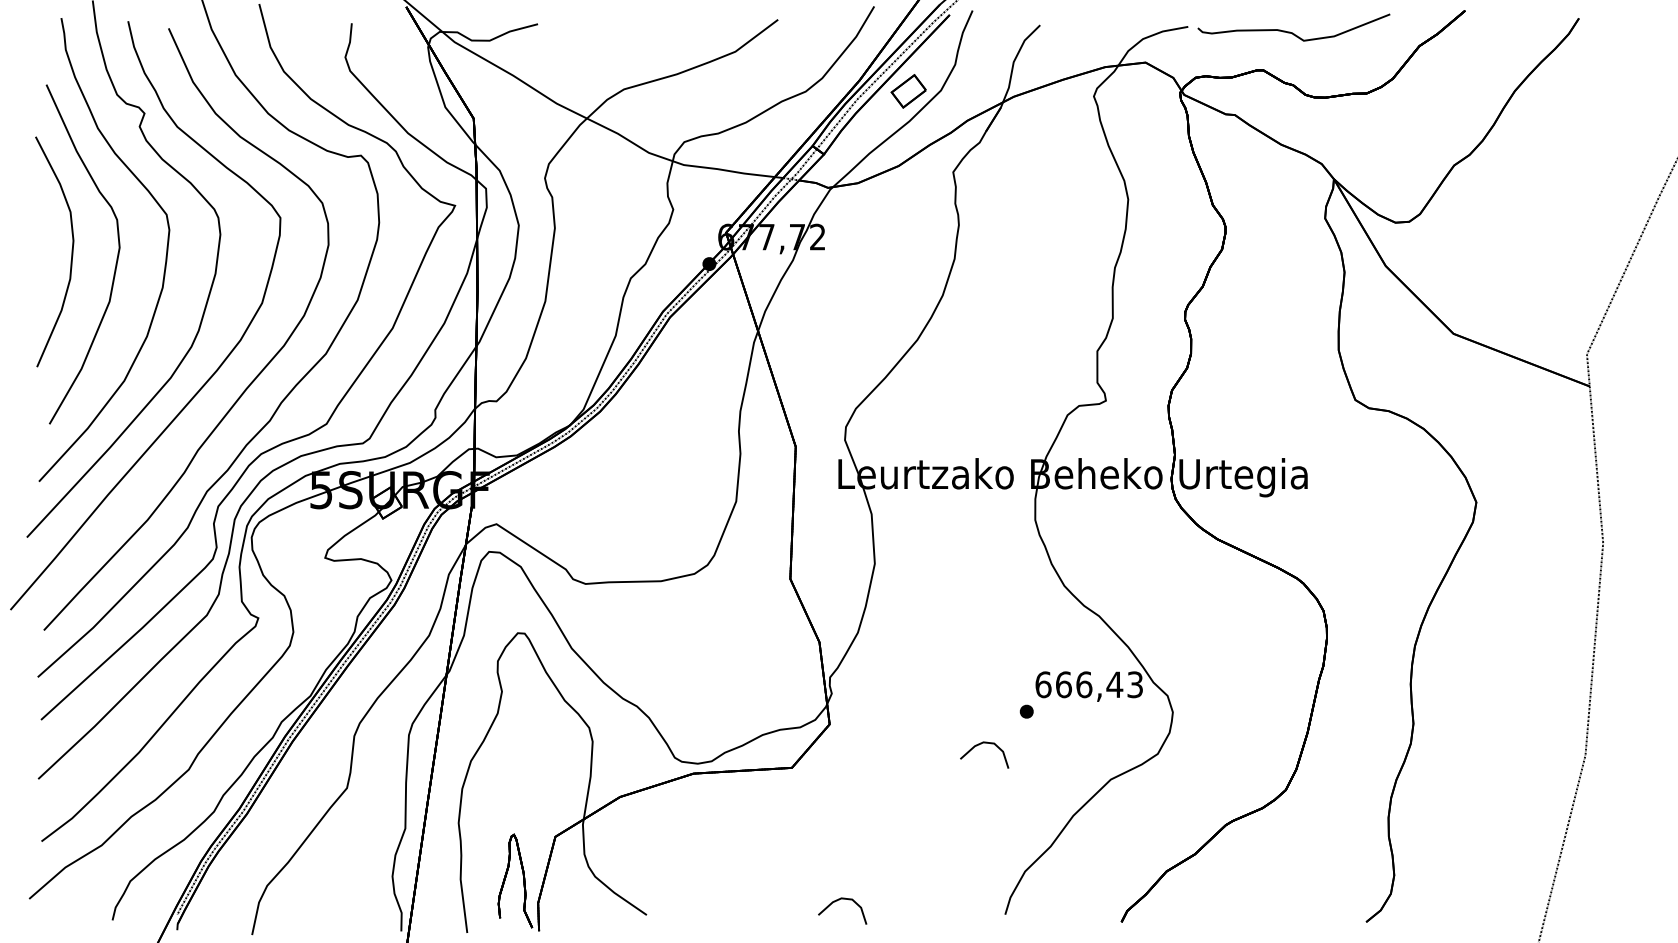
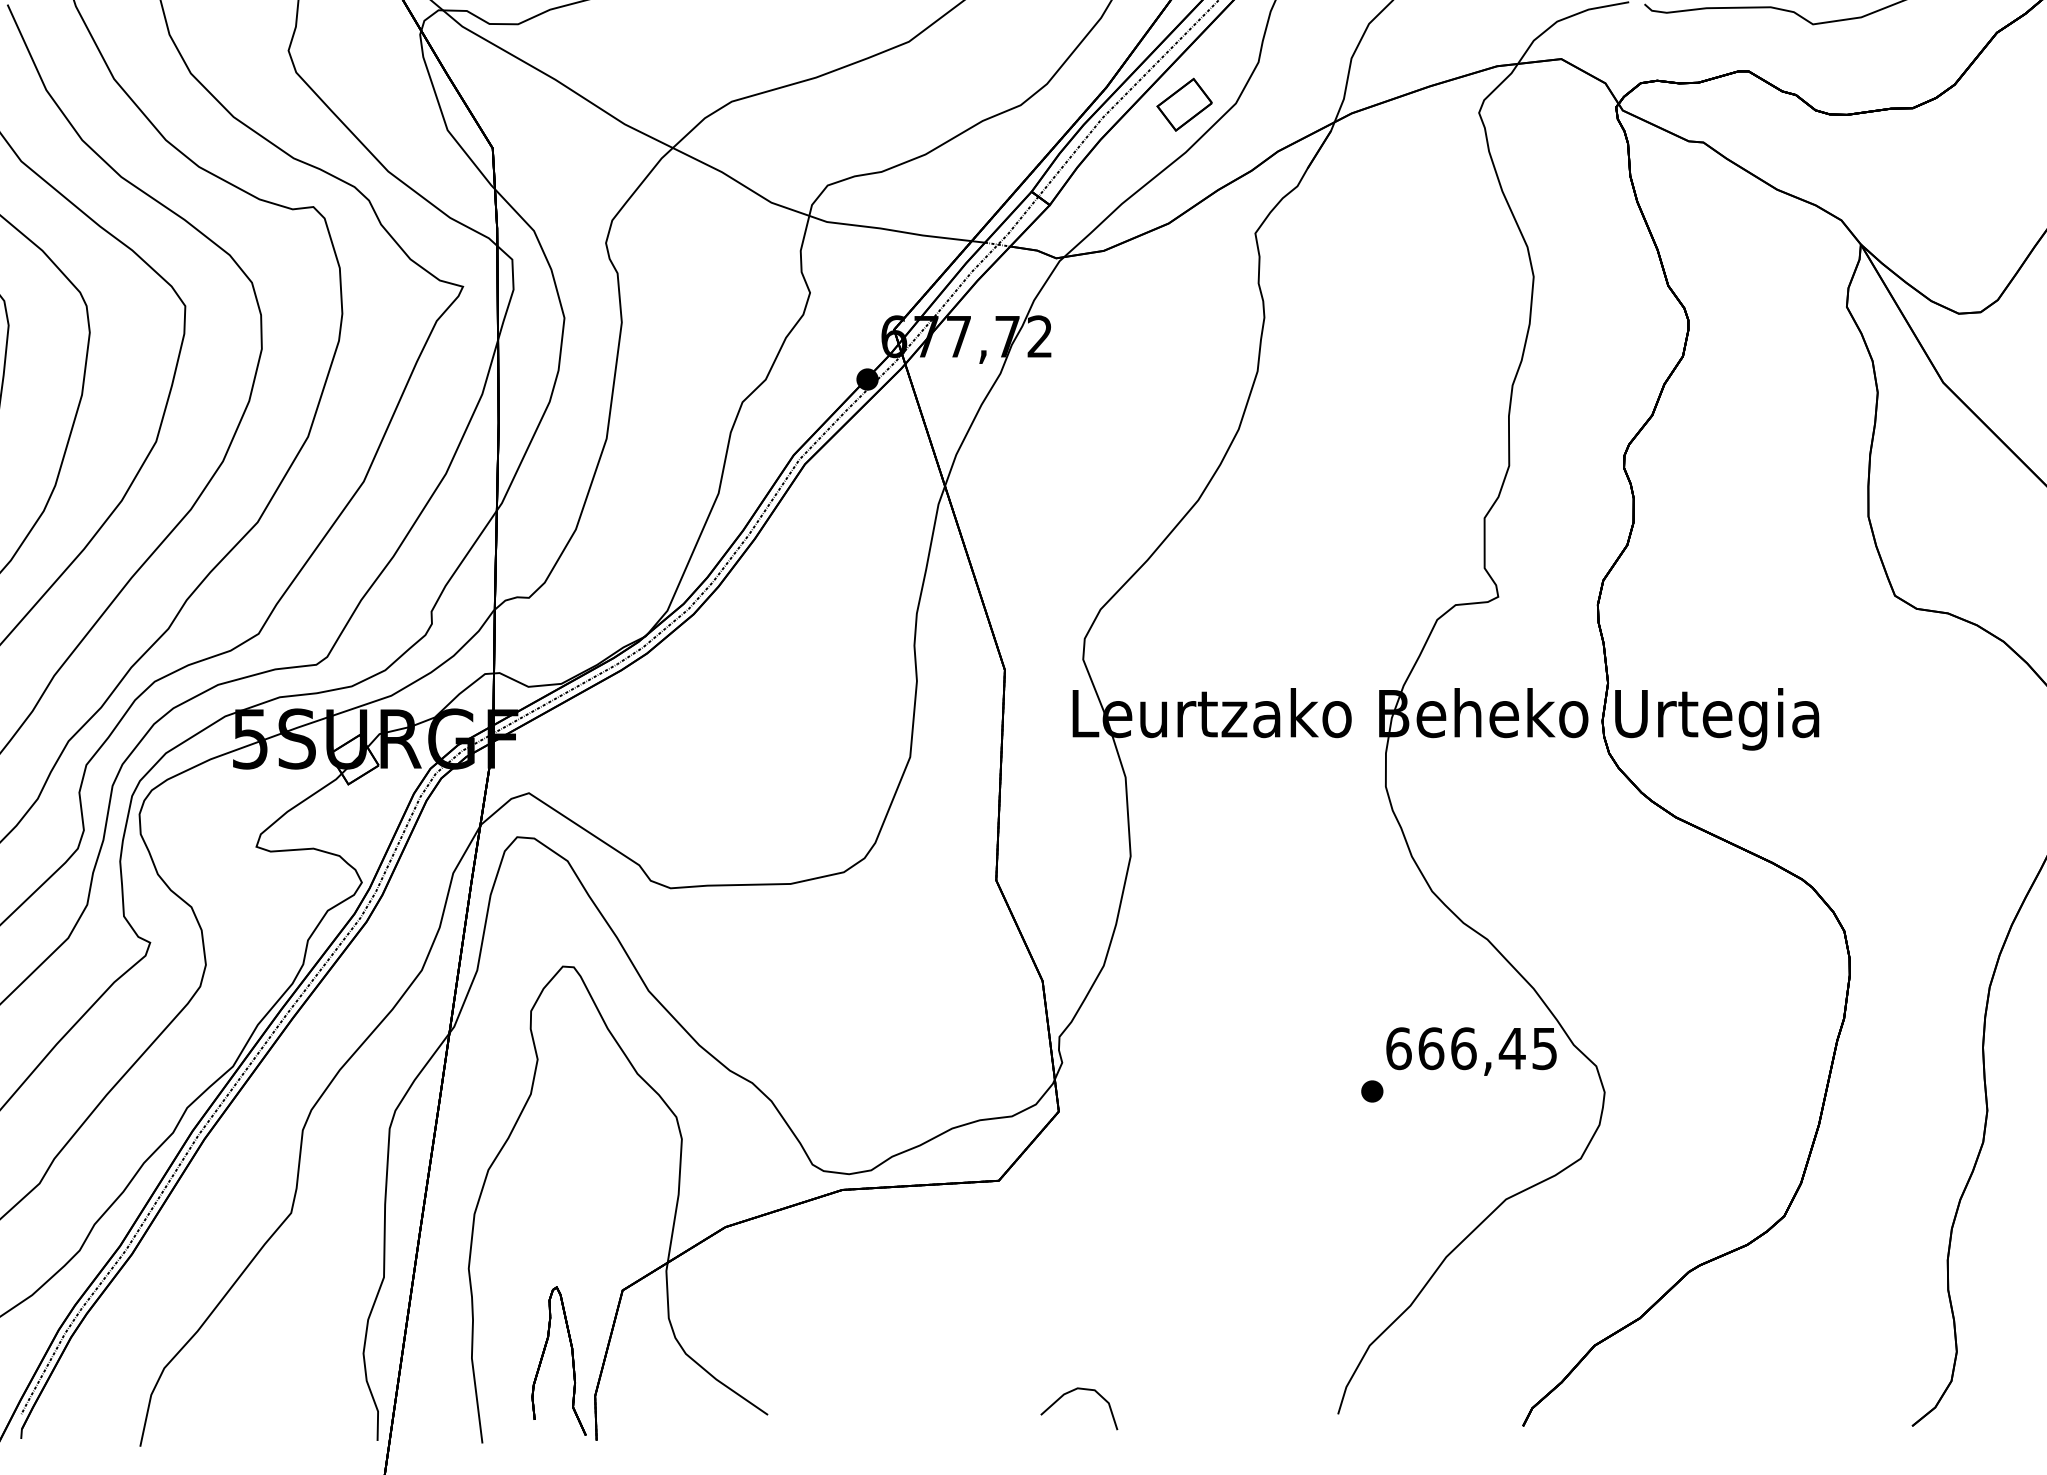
text: (1135, 684) -> (1545, 1048), 666,43 -> 666,45
curve: (979, 745) -> (1297, 1145), removed

